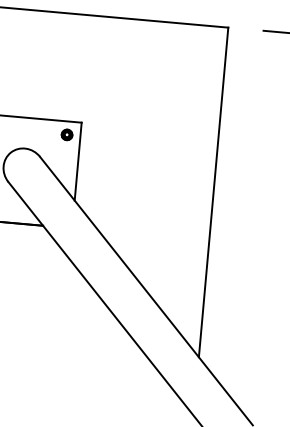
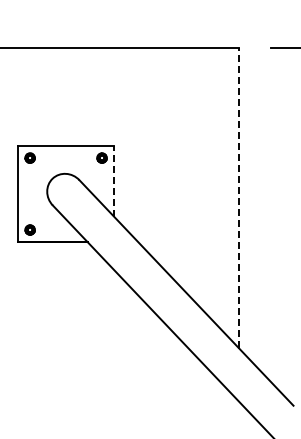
line: (78, 161) -> (114, 181), solid -> dashed
line: (214, 191) -> (239, 197), solid -> dashed

